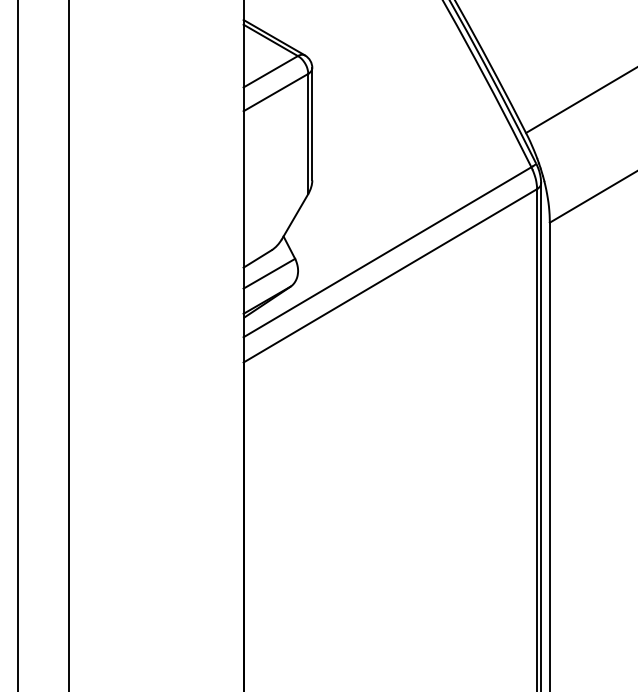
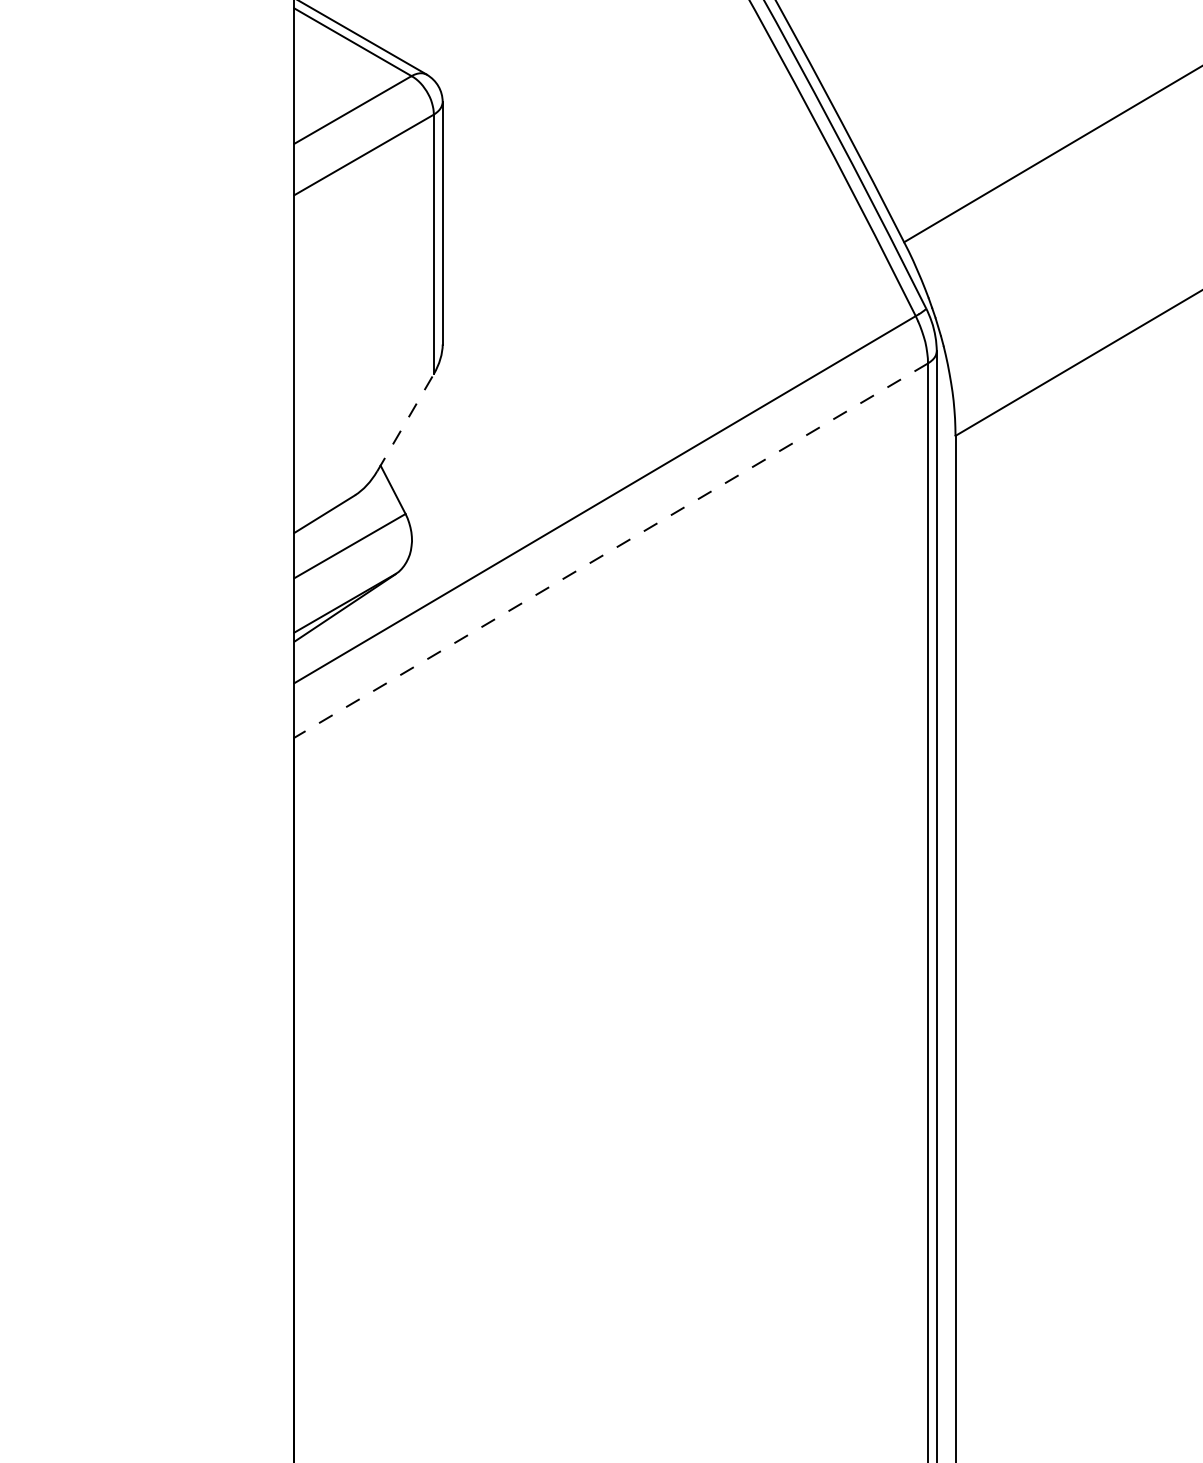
line: (295, 216) -> (406, 422), solid -> dashed
line: (389, 276) -> (609, 552), solid -> dashed

